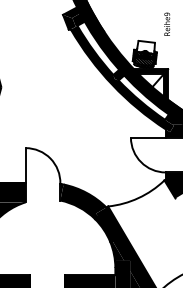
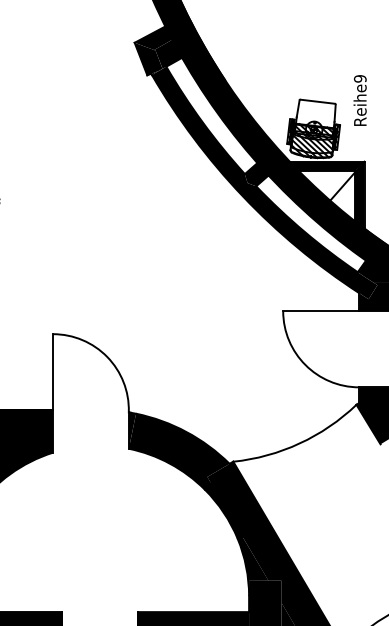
text: (167, 23) -> (360, 98), moved

